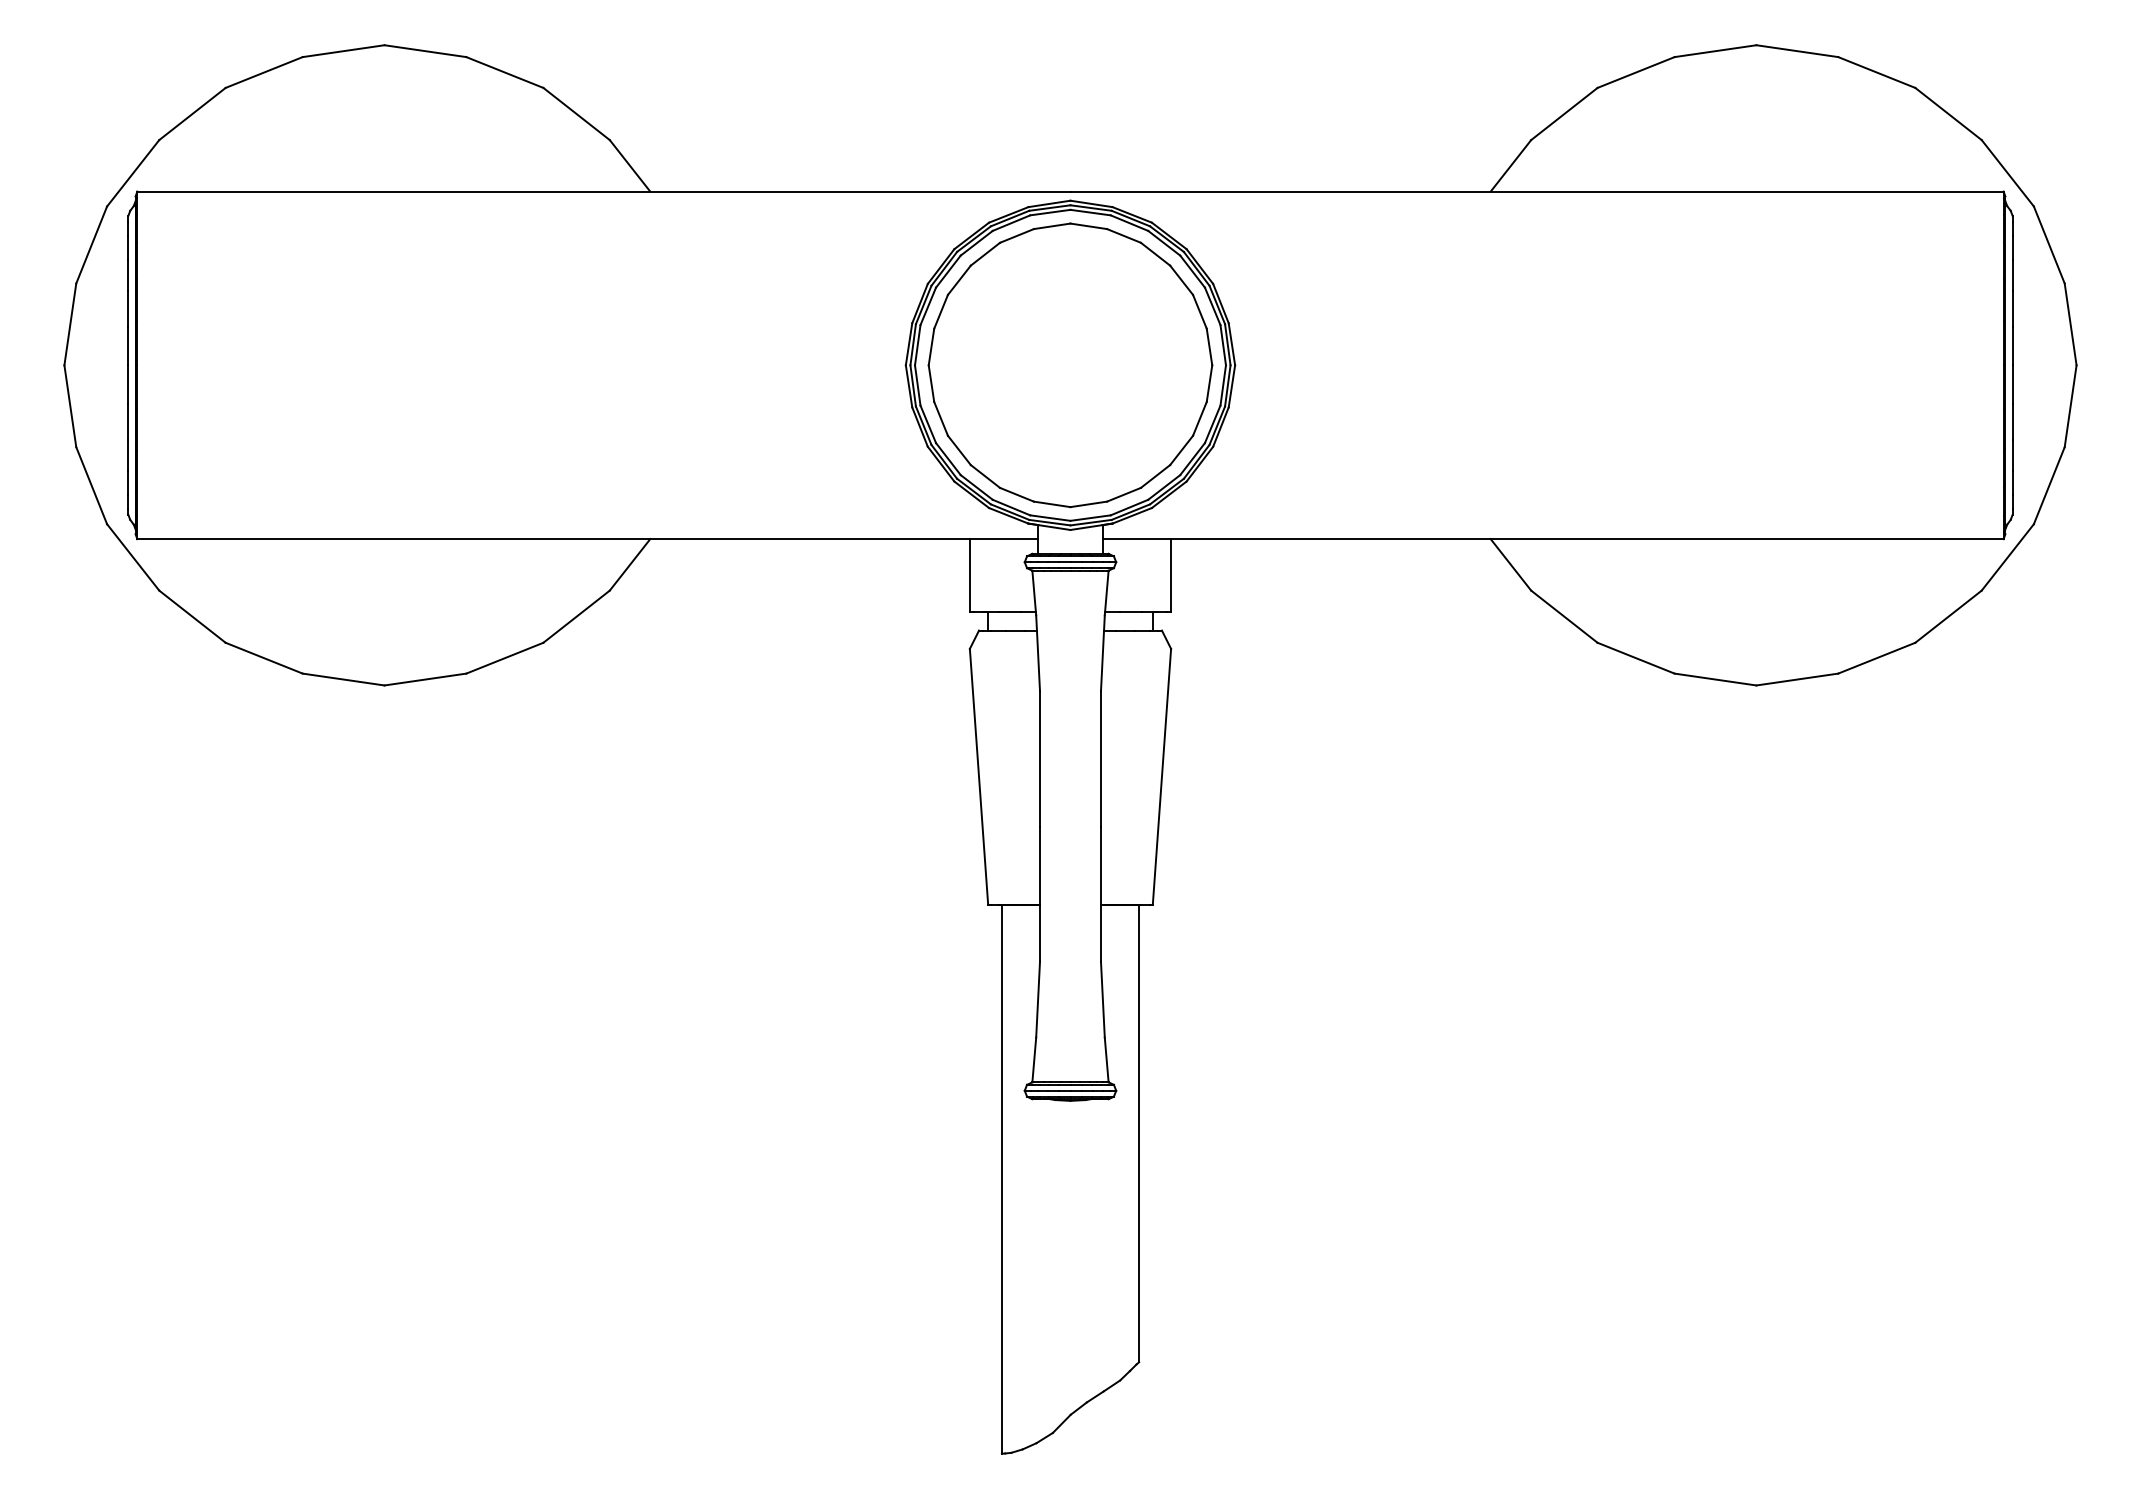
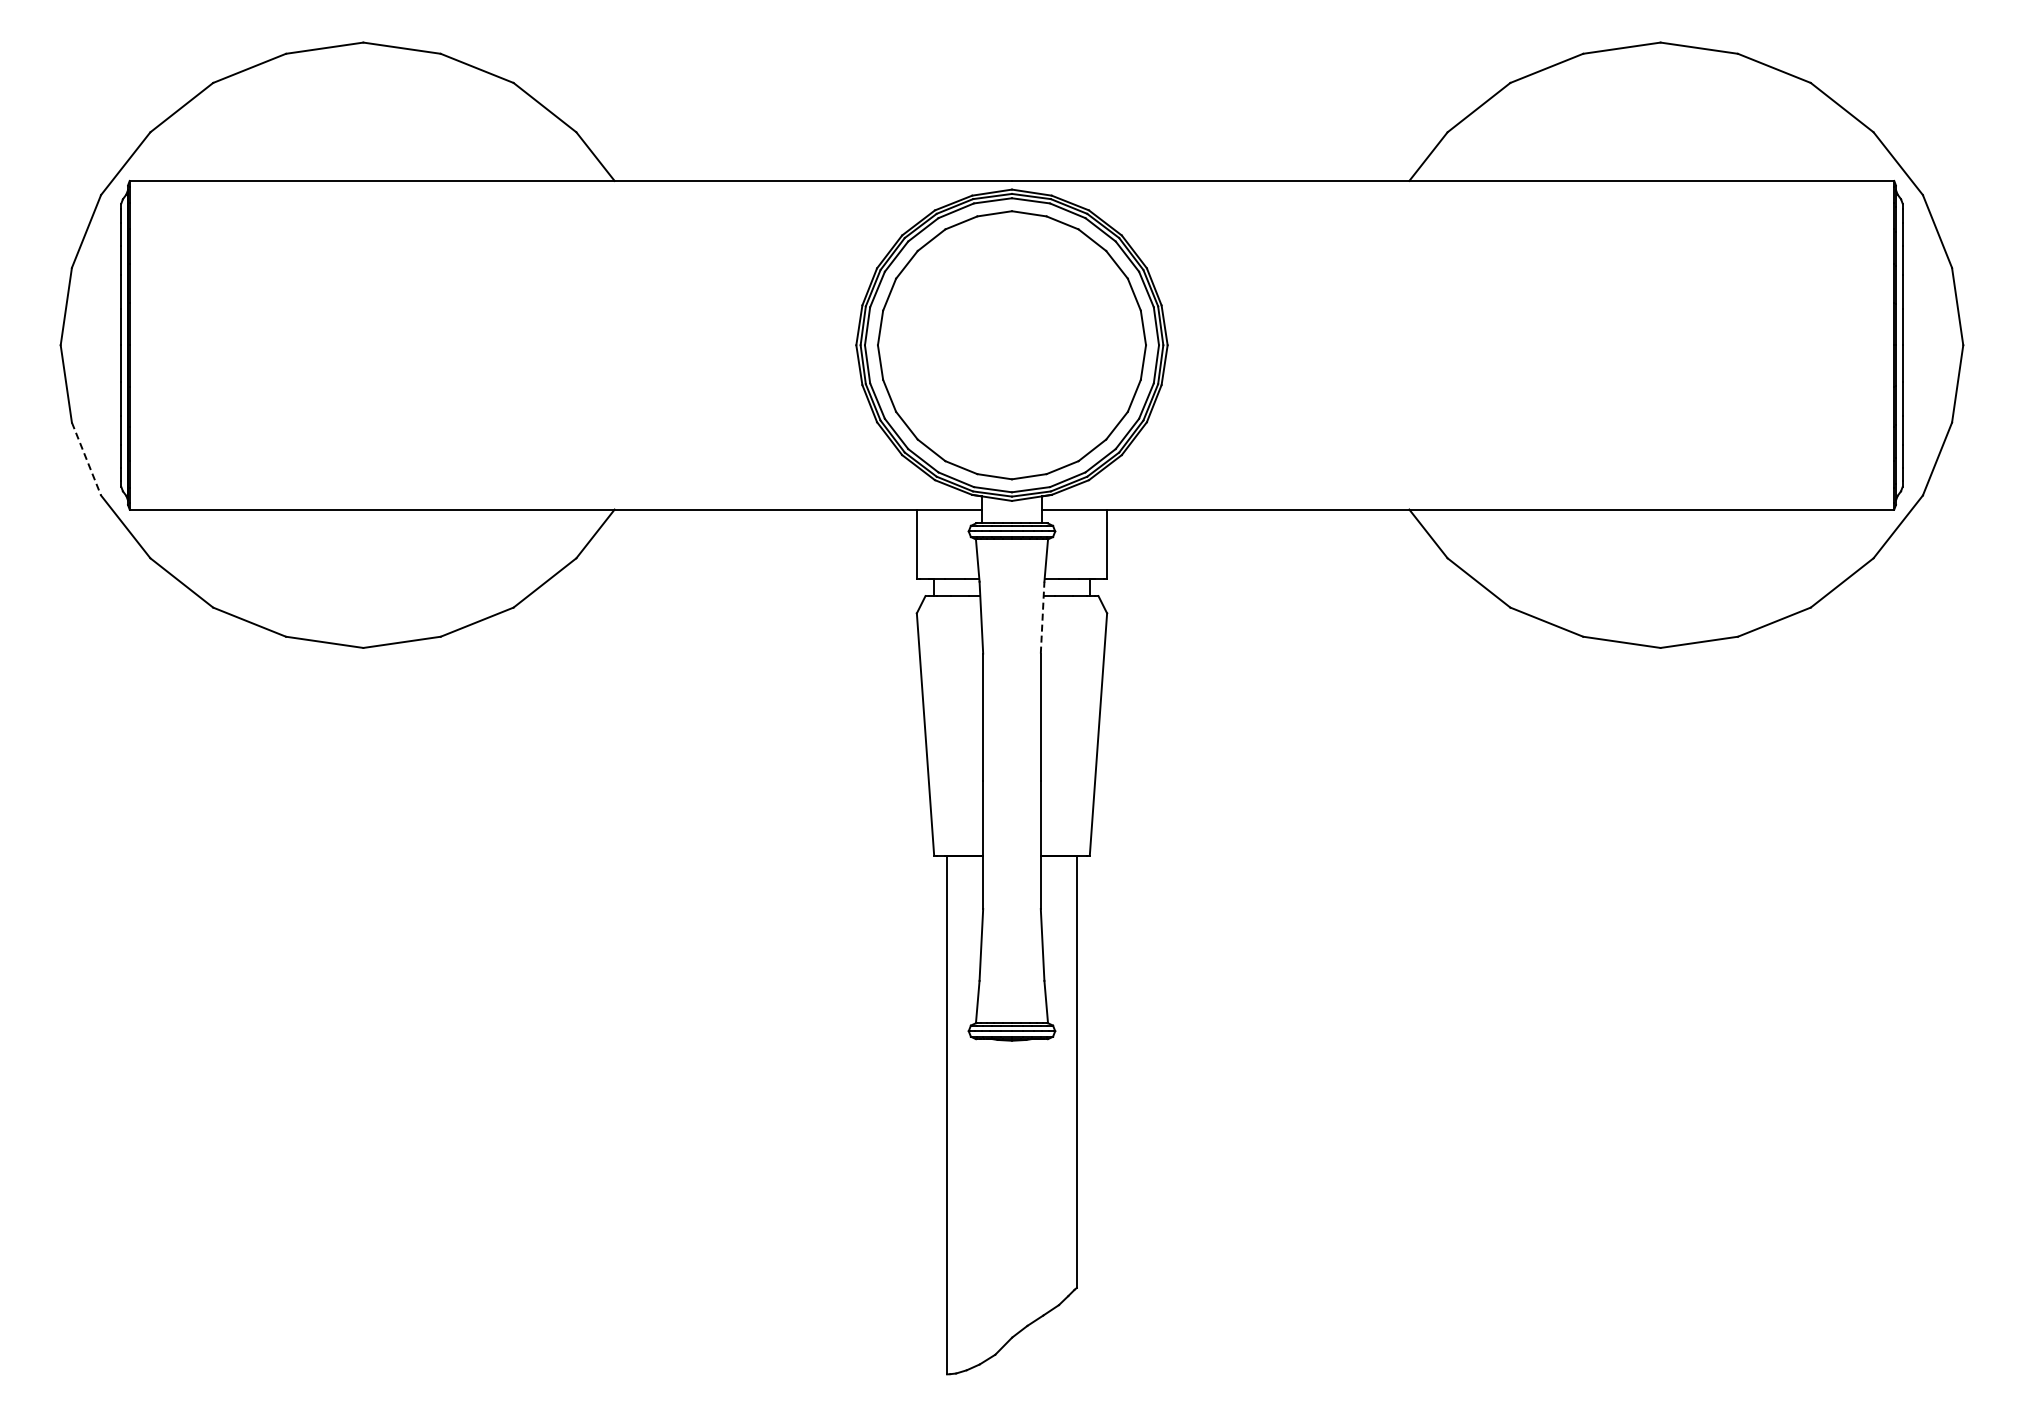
line: (91, 486) -> (86, 459), solid -> dashed
line: (1102, 653) -> (1042, 617), solid -> dashed

